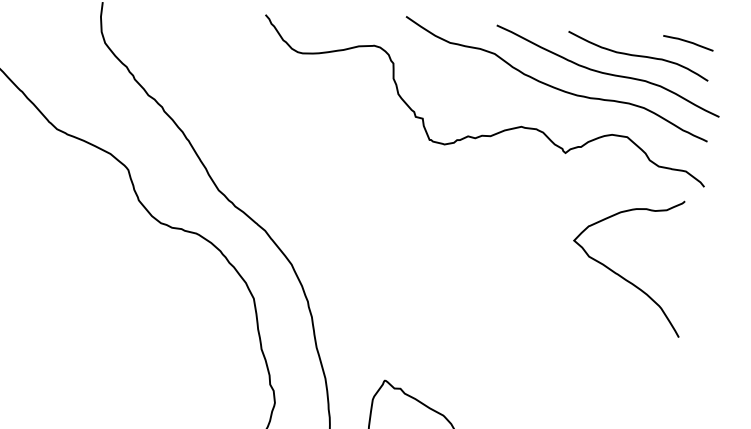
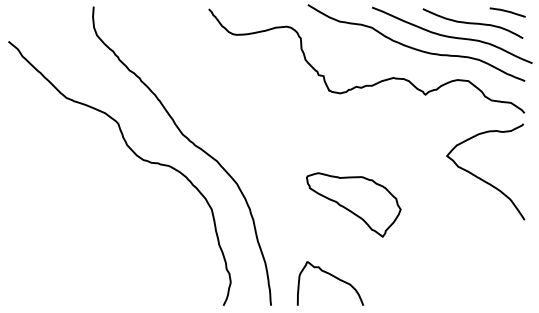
curve: (619, 273) -> (480, 177), moved
part: (454, 302) -> (353, 204), added

